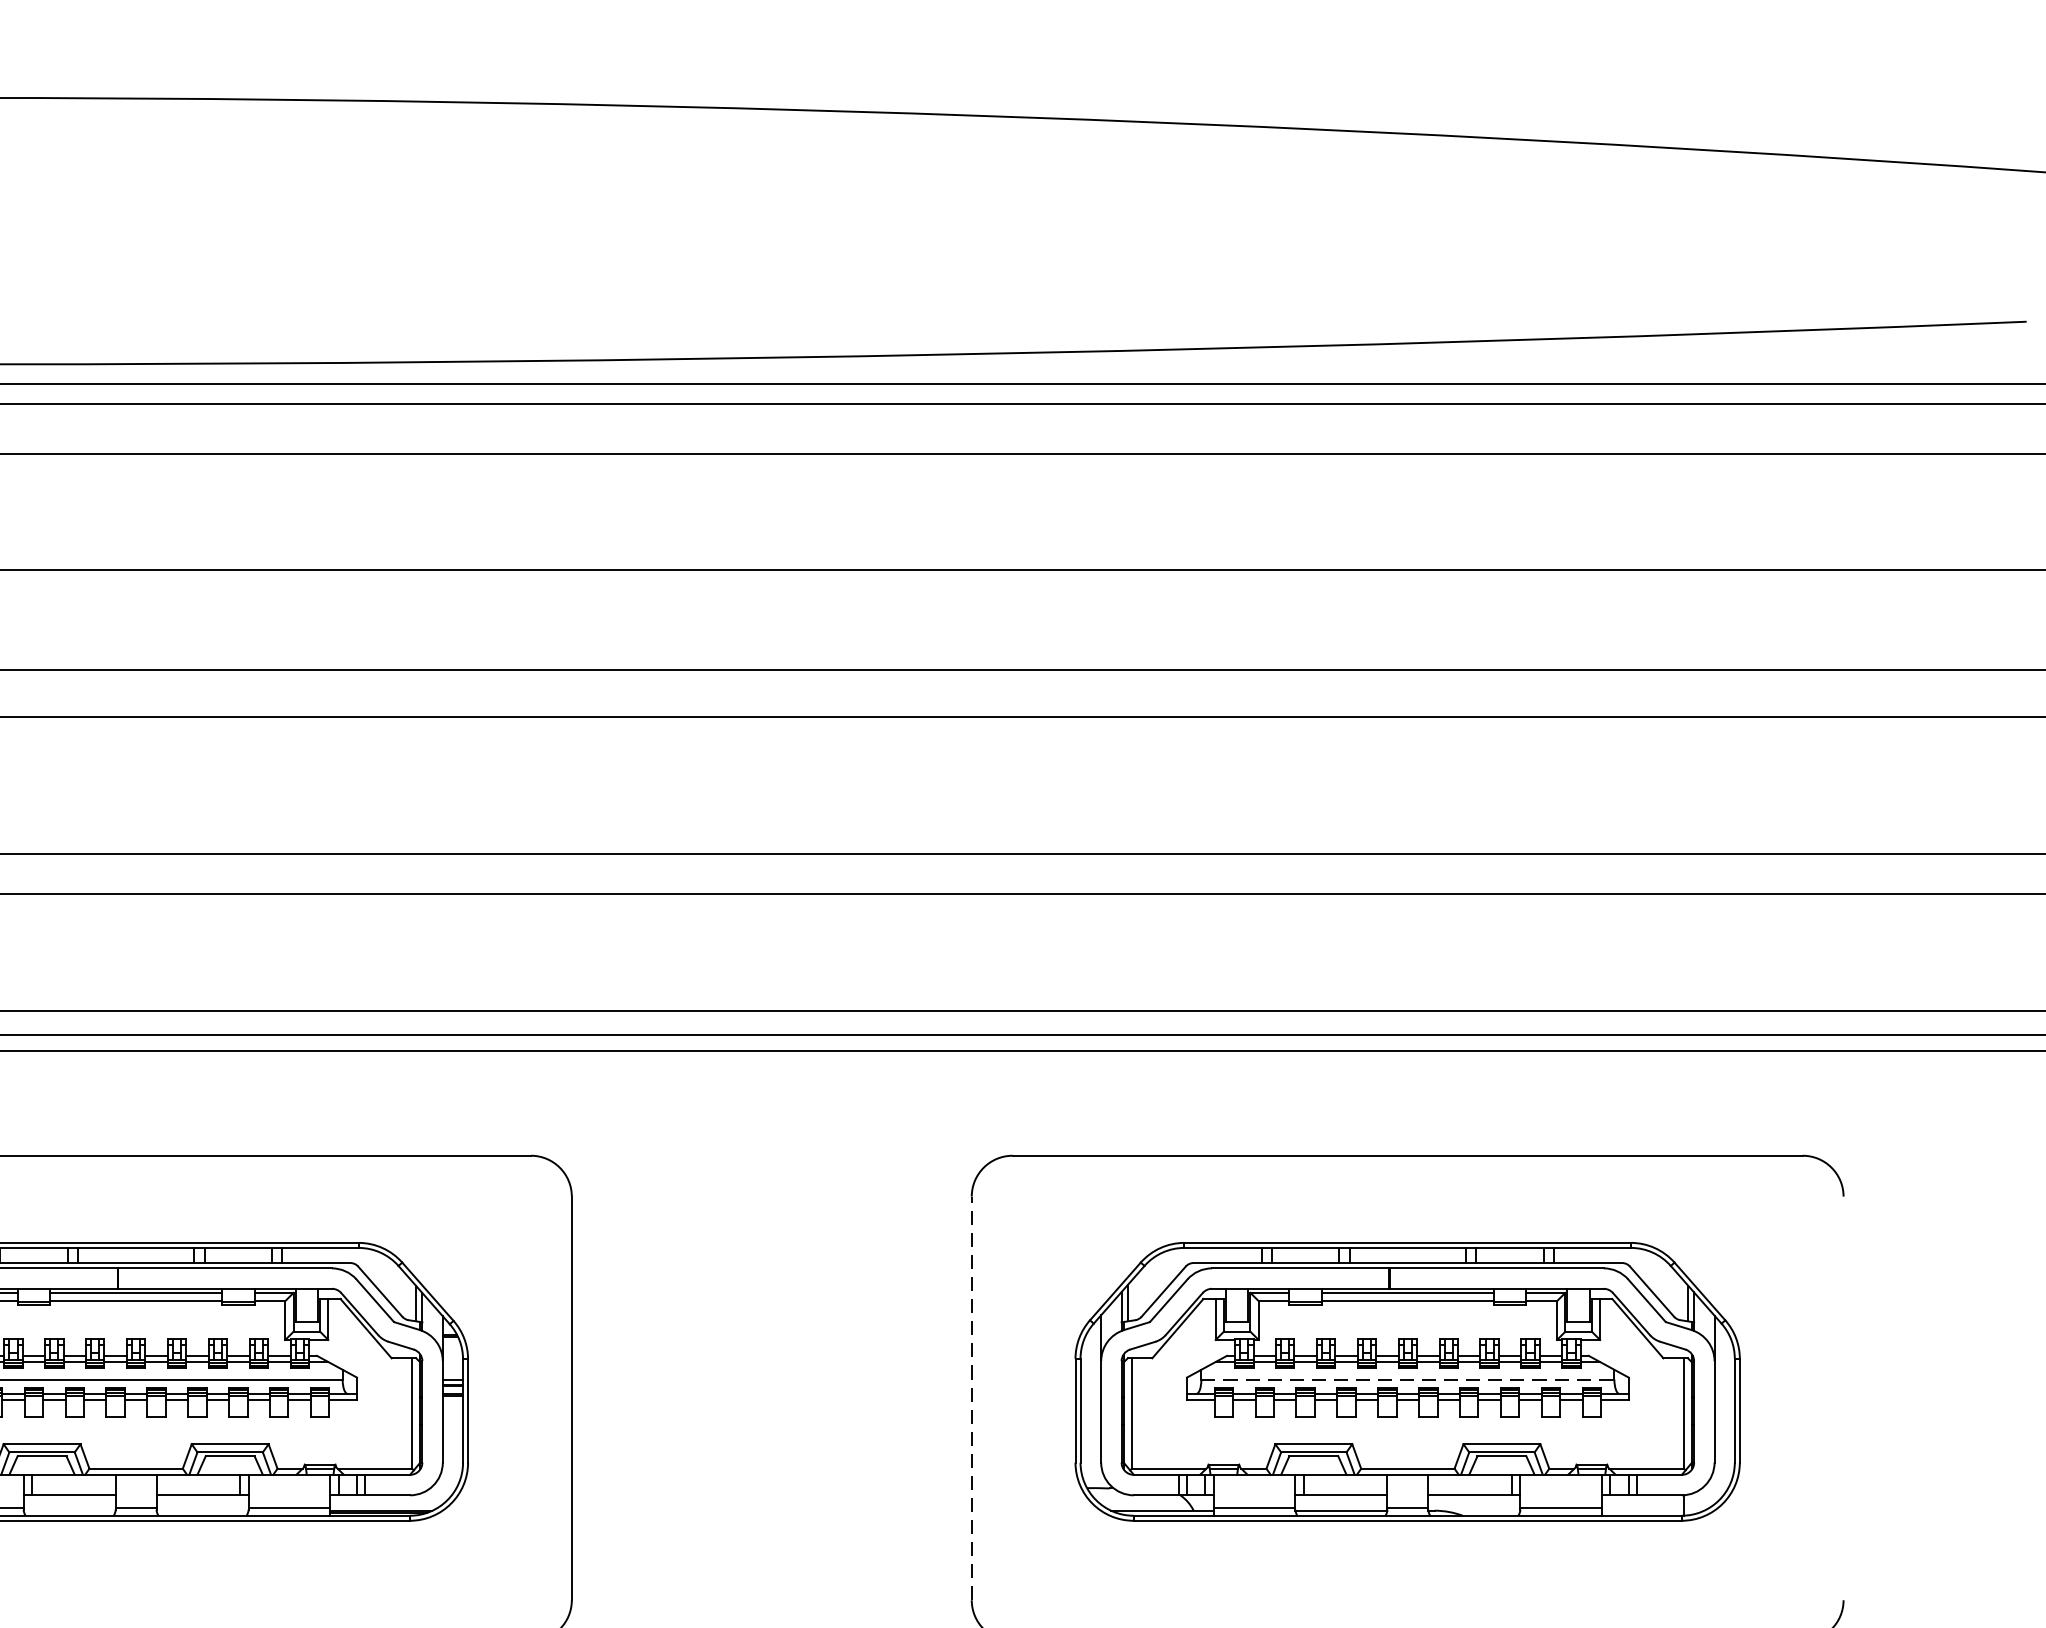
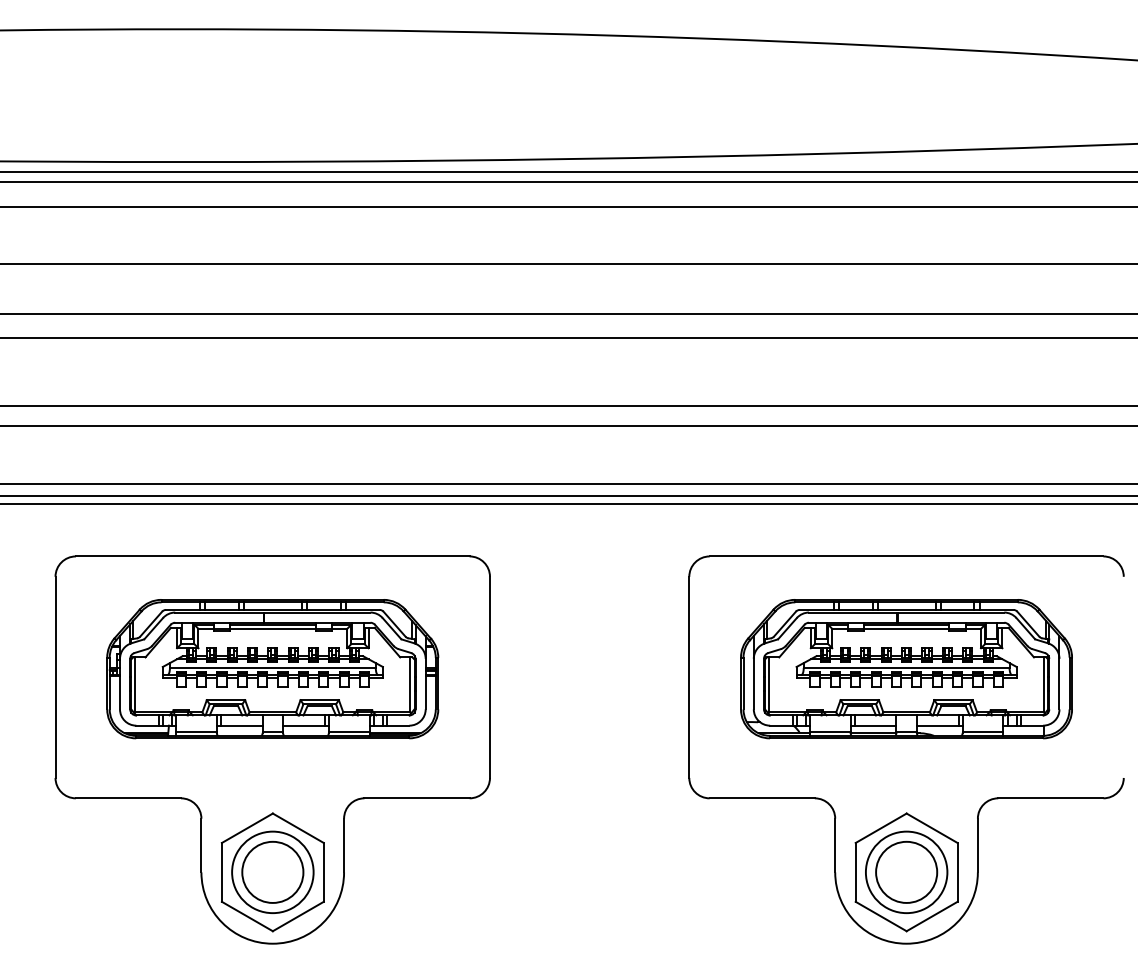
line: (1407, 1378) -> (906, 667), dashed -> solid
line: (972, 1398) -> (689, 677), dashed -> solid

